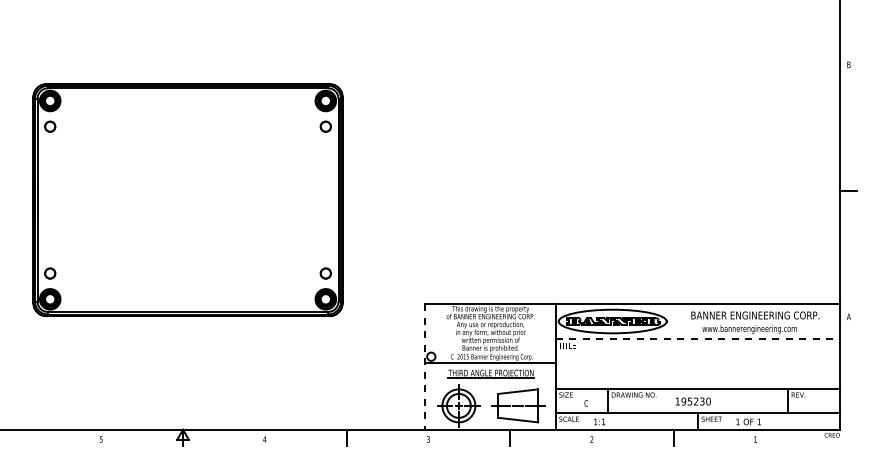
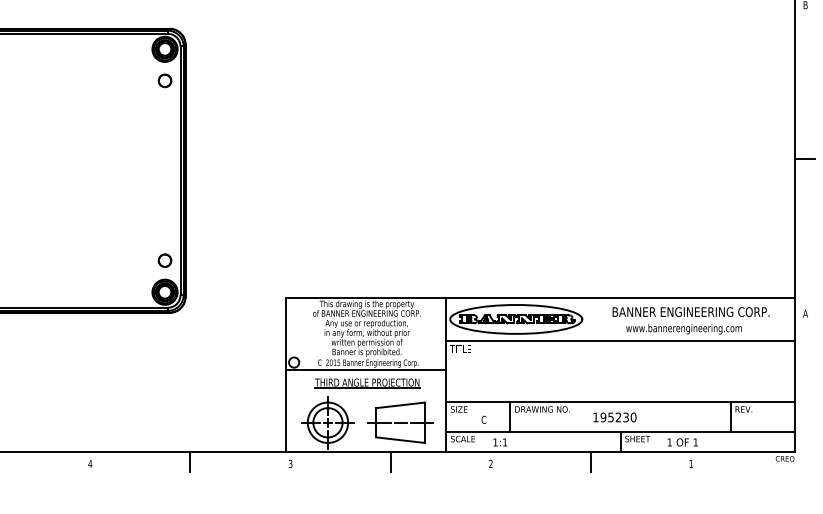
line: (698, 339) -> (621, 341), dashed -> solid
line: (424, 366) -> (285, 374), dashed -> solid

